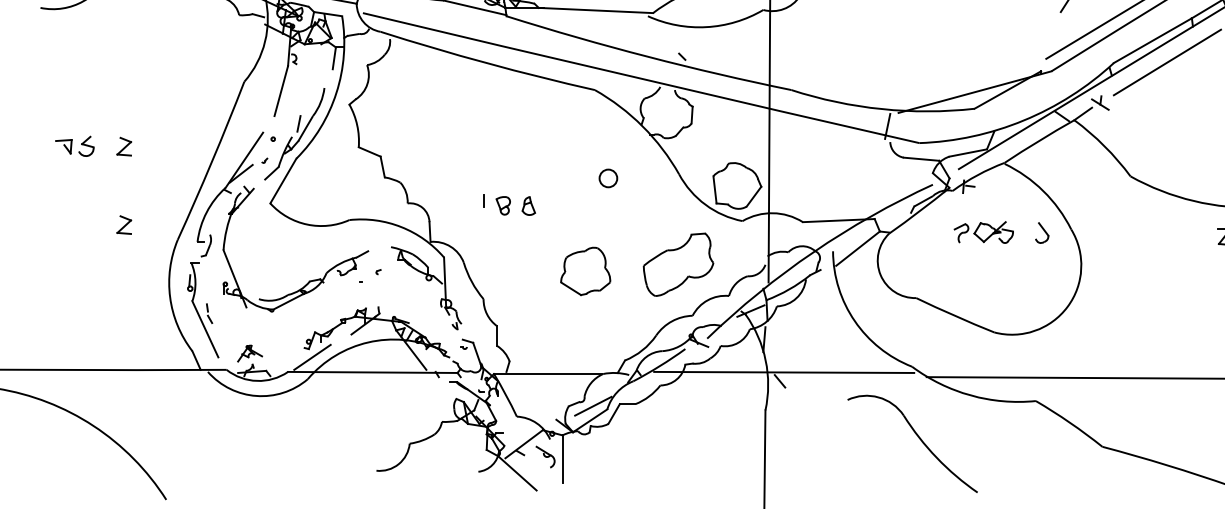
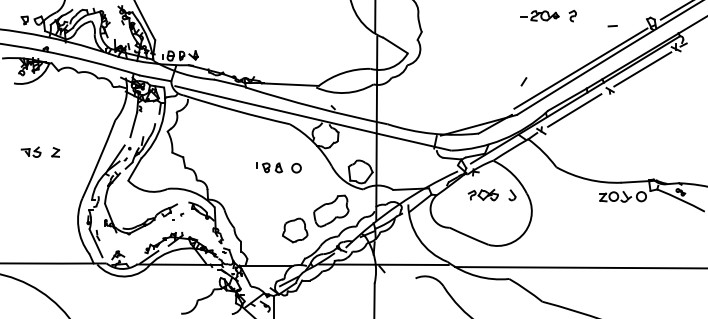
part: (509, 205) -> (269, 167), moved
part: (123, 225) -> (55, 191), removed
part: (586, 271) -> (295, 230), moved

